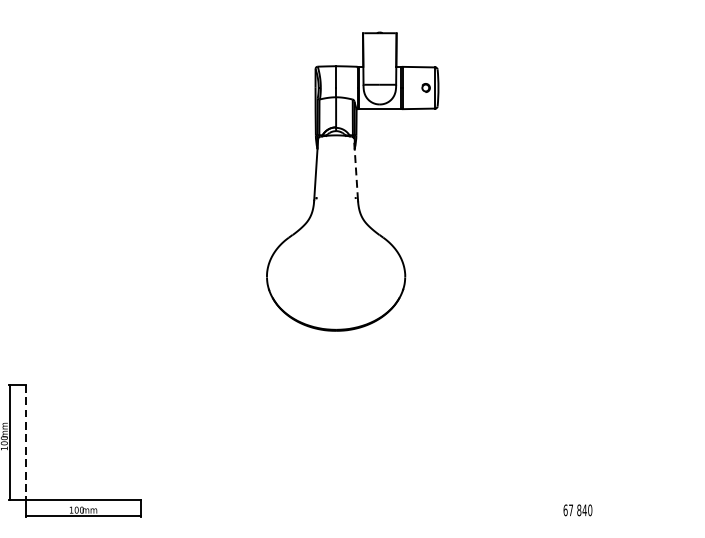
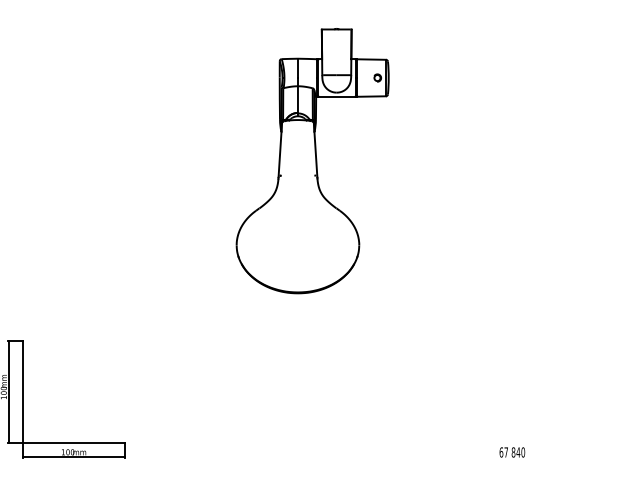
line: (355, 168) -> (315, 149), dashed -> solid
line: (25, 442) -> (22, 392), dashed -> solid

